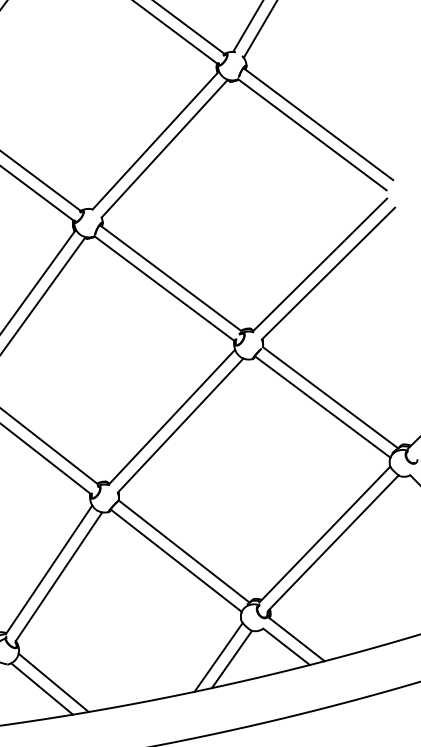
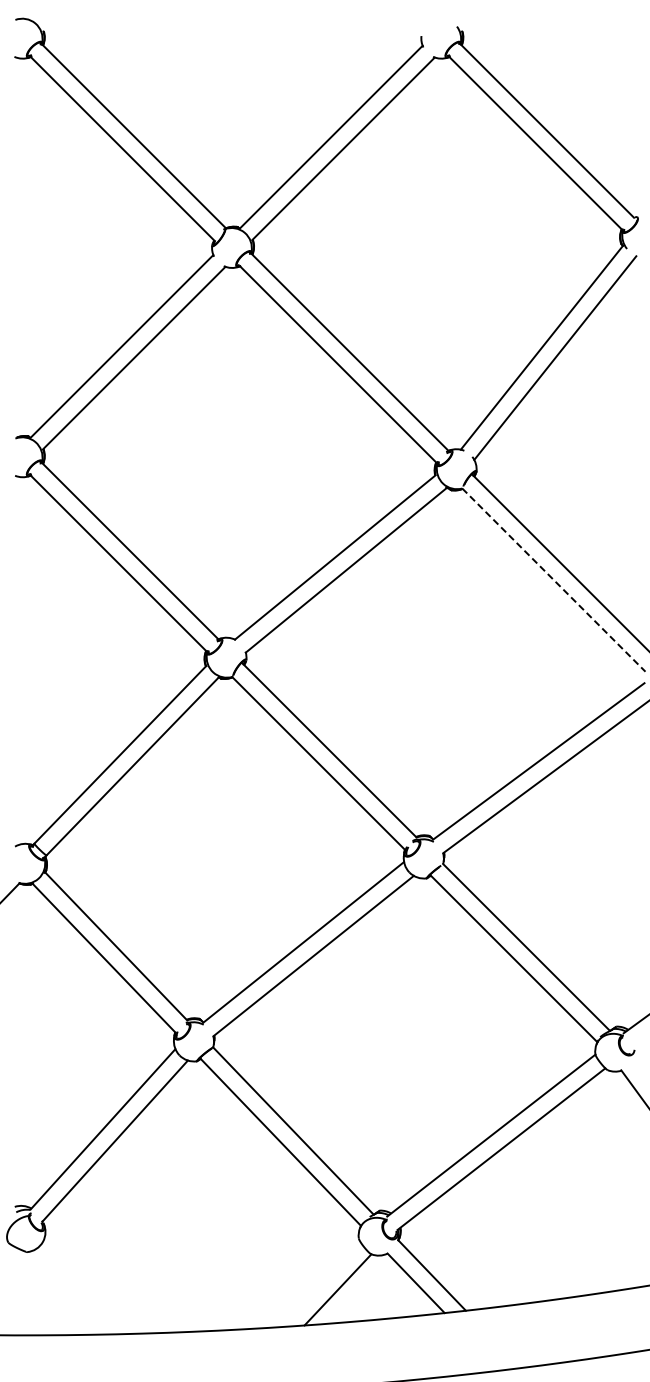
line: (312, 135) -> (553, 580), solid -> dashed
line: (218, 657) -> (319, 1284), removed
line: (53, 682) -> (86, 1286), removed
line: (42, 688) -> (69, 1292), removed

